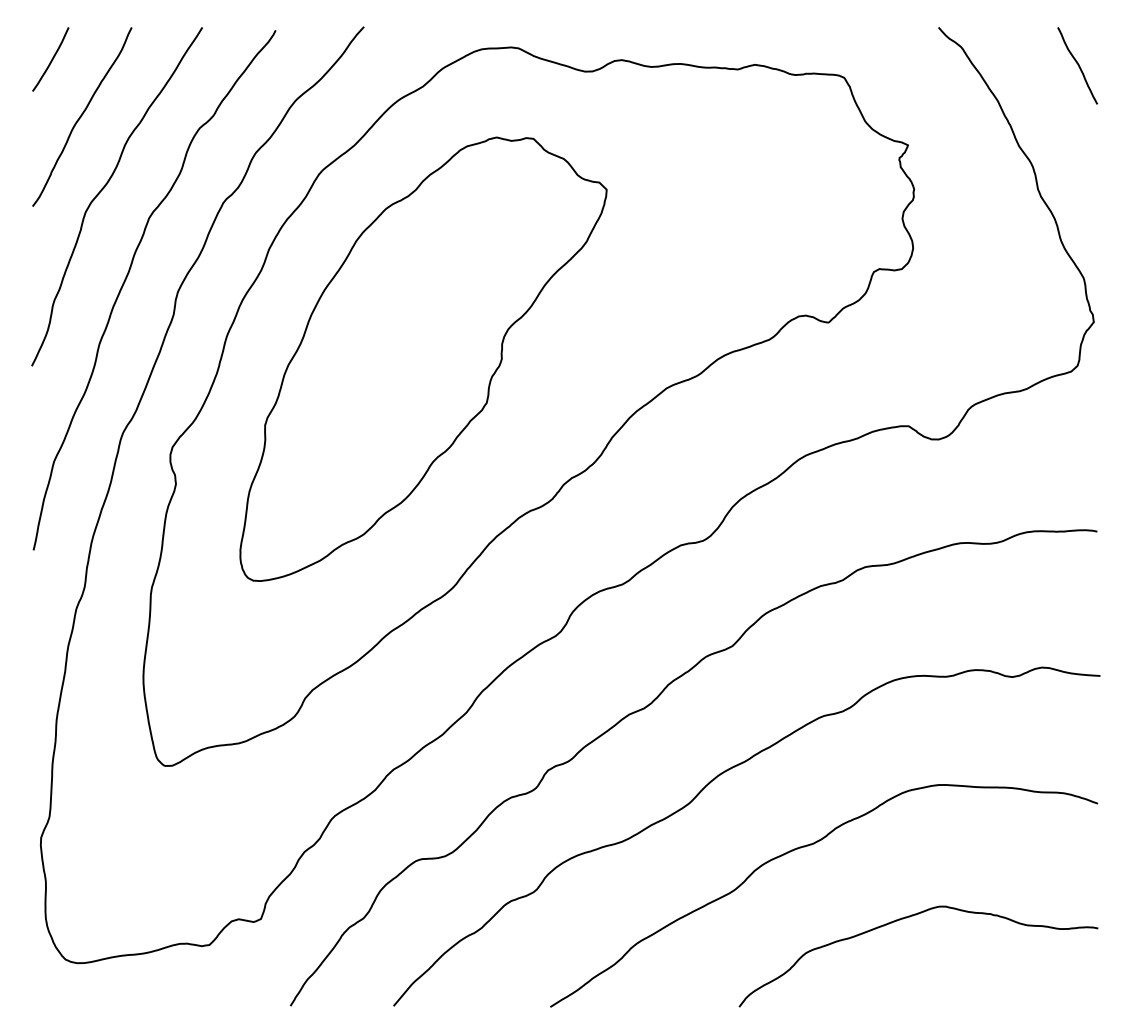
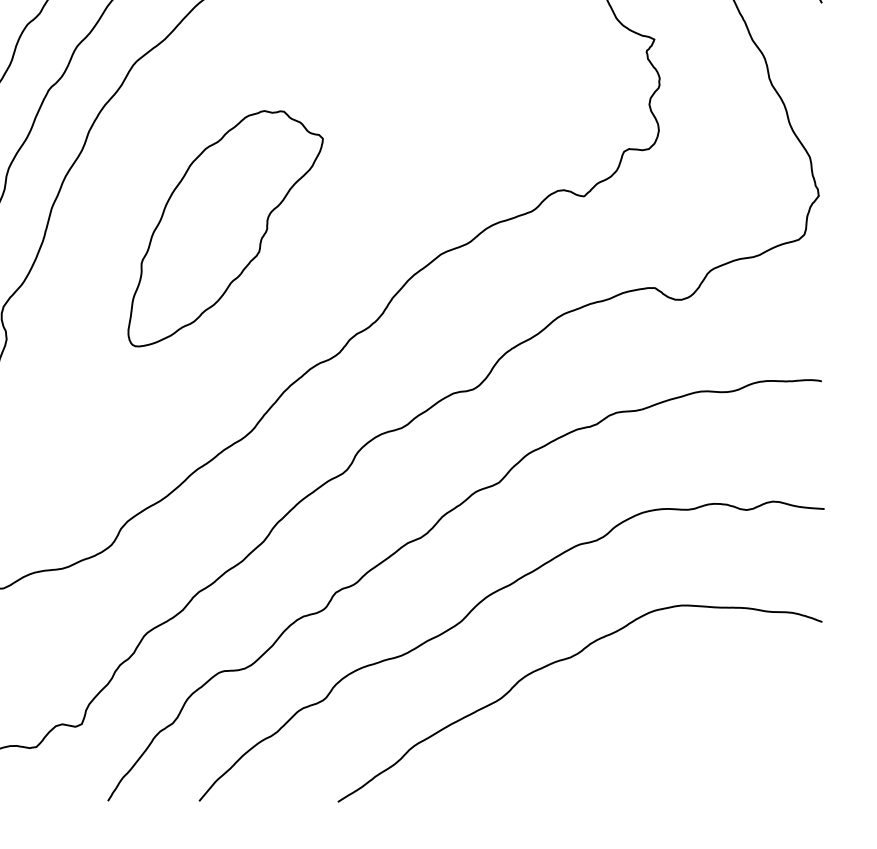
part: (423, 358) -> (225, 228), size x0.6
curve: (910, 917) -> (656, 722), removed

